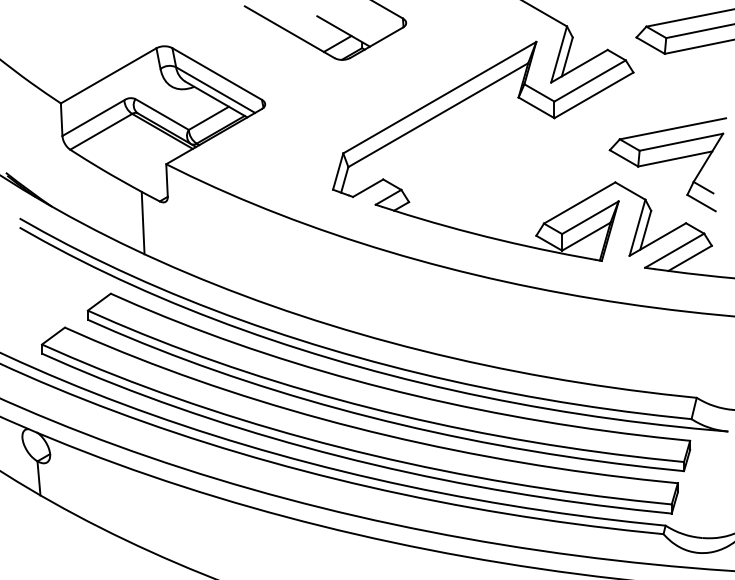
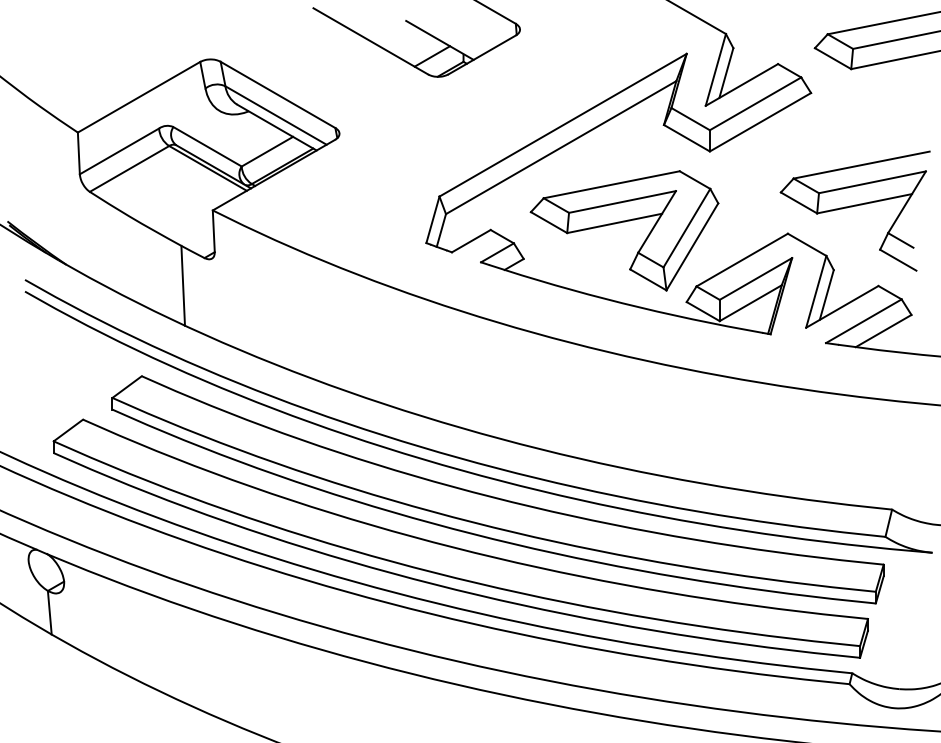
part: (487, 173) -> (624, 222), added

